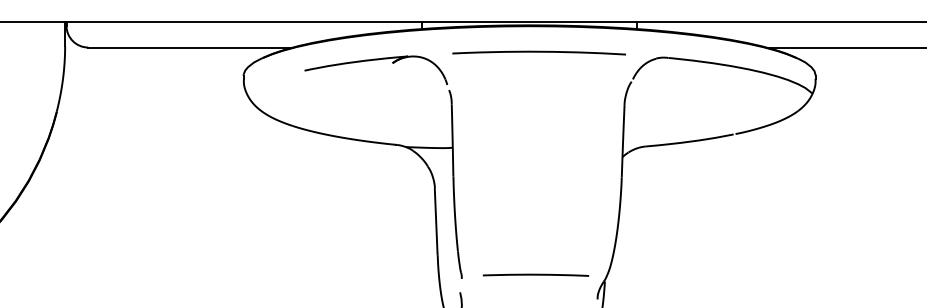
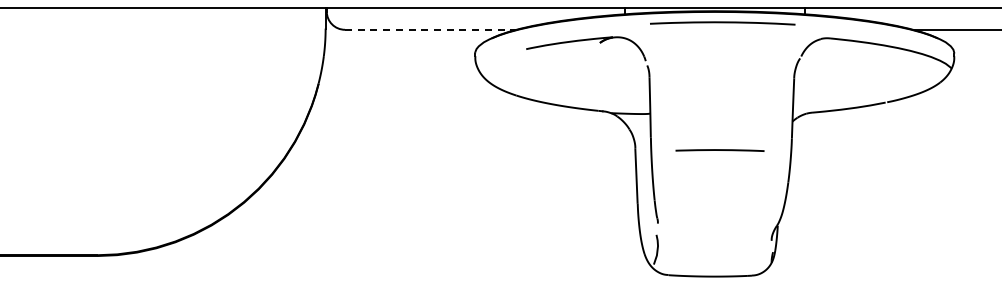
line: (190, 47) -> (430, 29), solid -> dashed
curve: (538, 53) -> (722, 23), moved
line: (535, 275) -> (719, 150), moved

